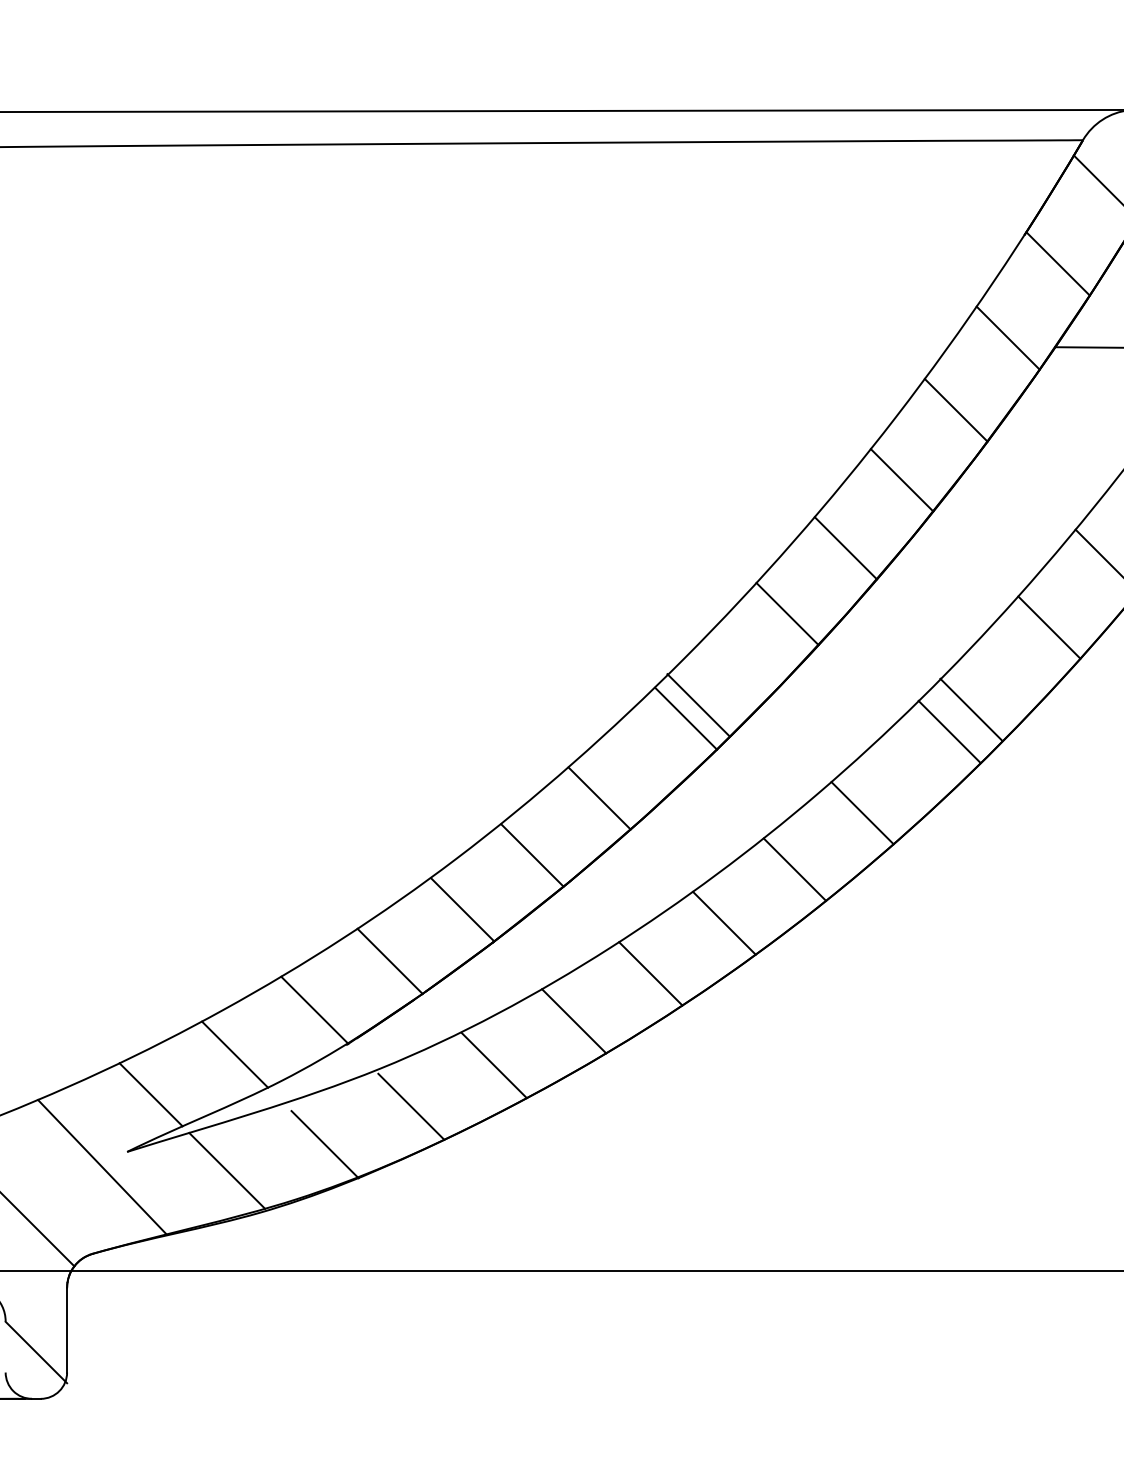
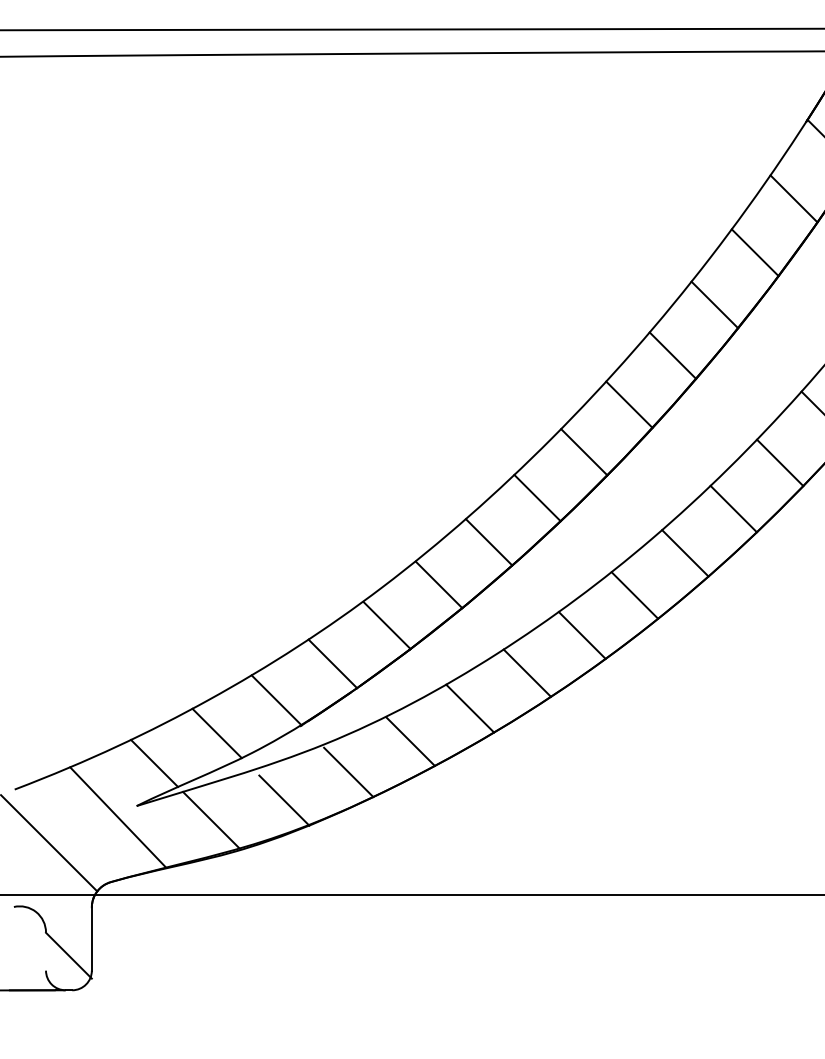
line: (698, 705) -> (537, 498), moved
line: (971, 709) -> (733, 508), moved
line: (686, 718) -> (584, 452), moved
line: (949, 731) -> (780, 462), moved

